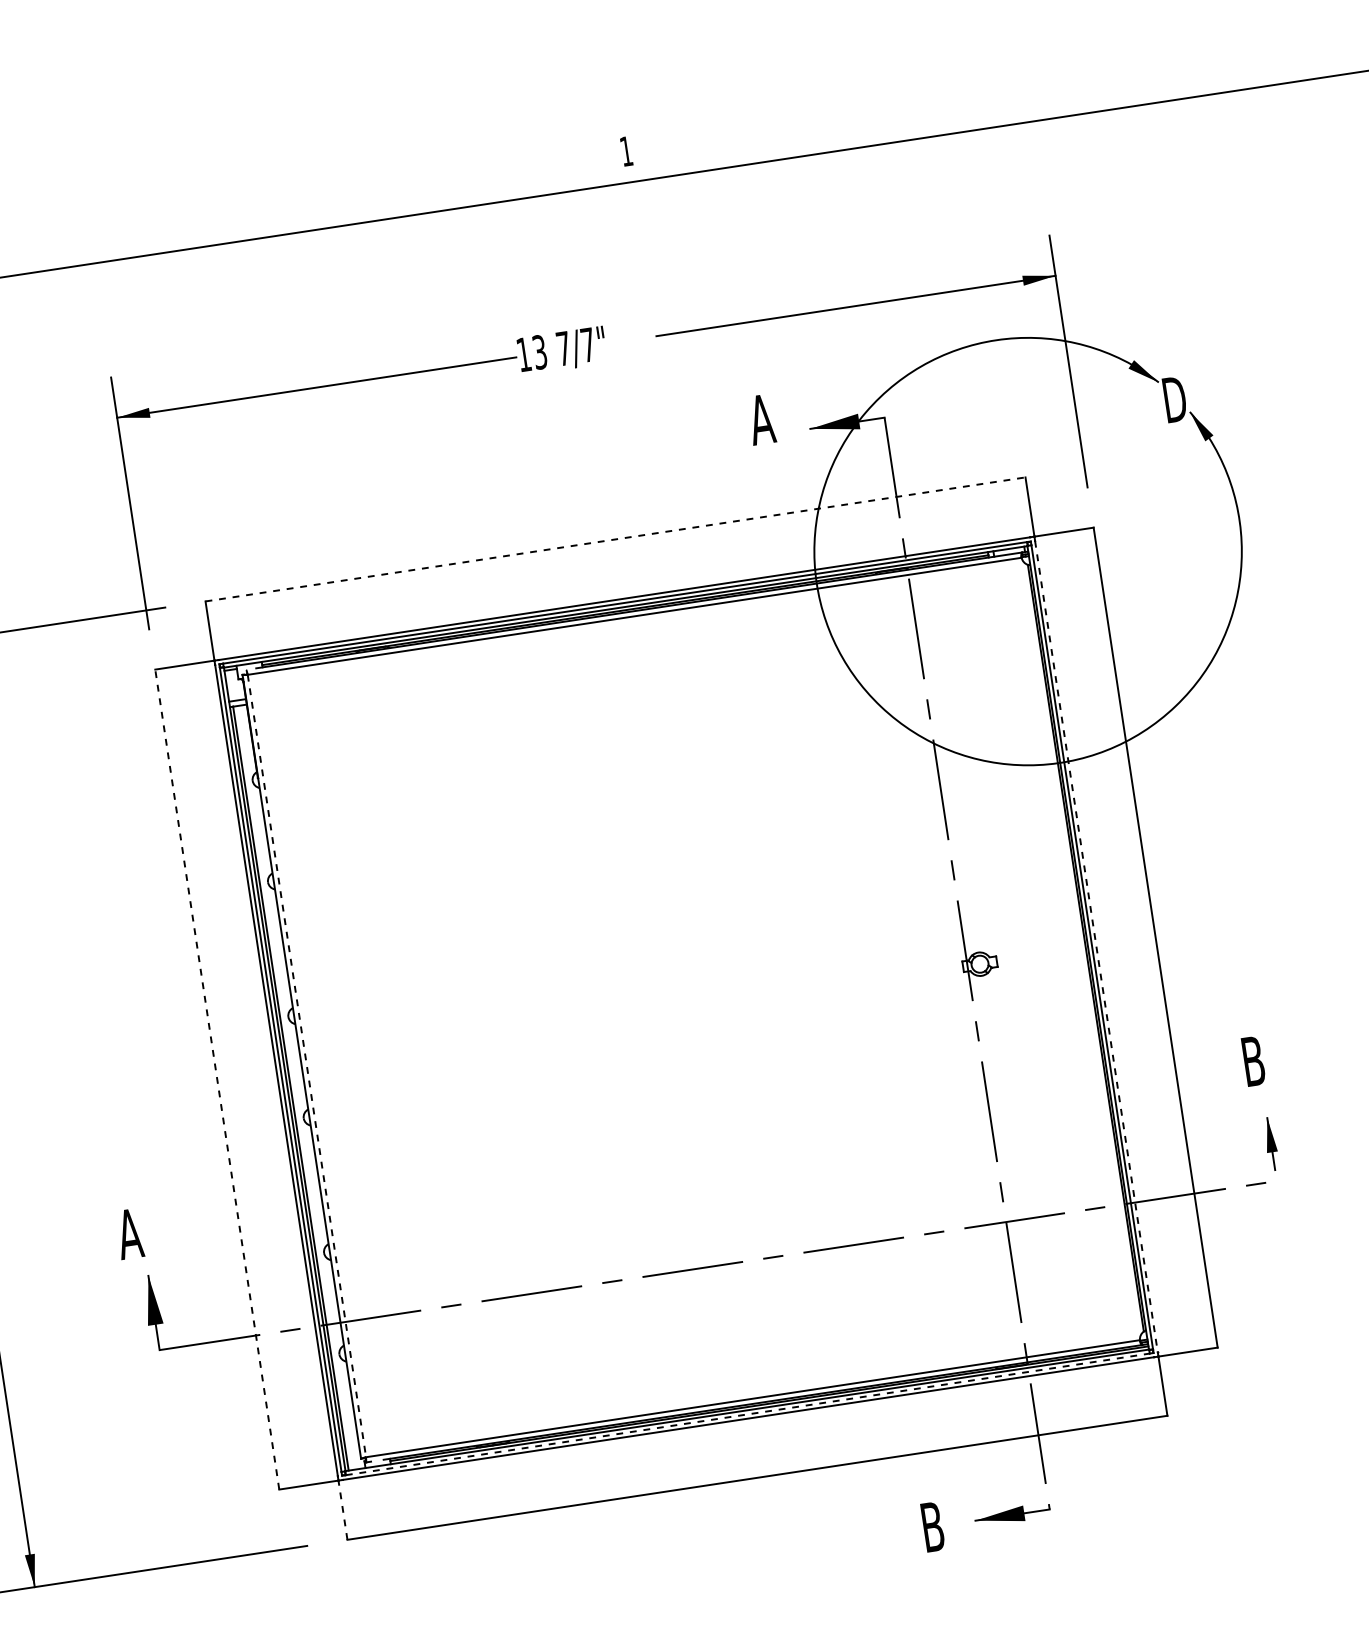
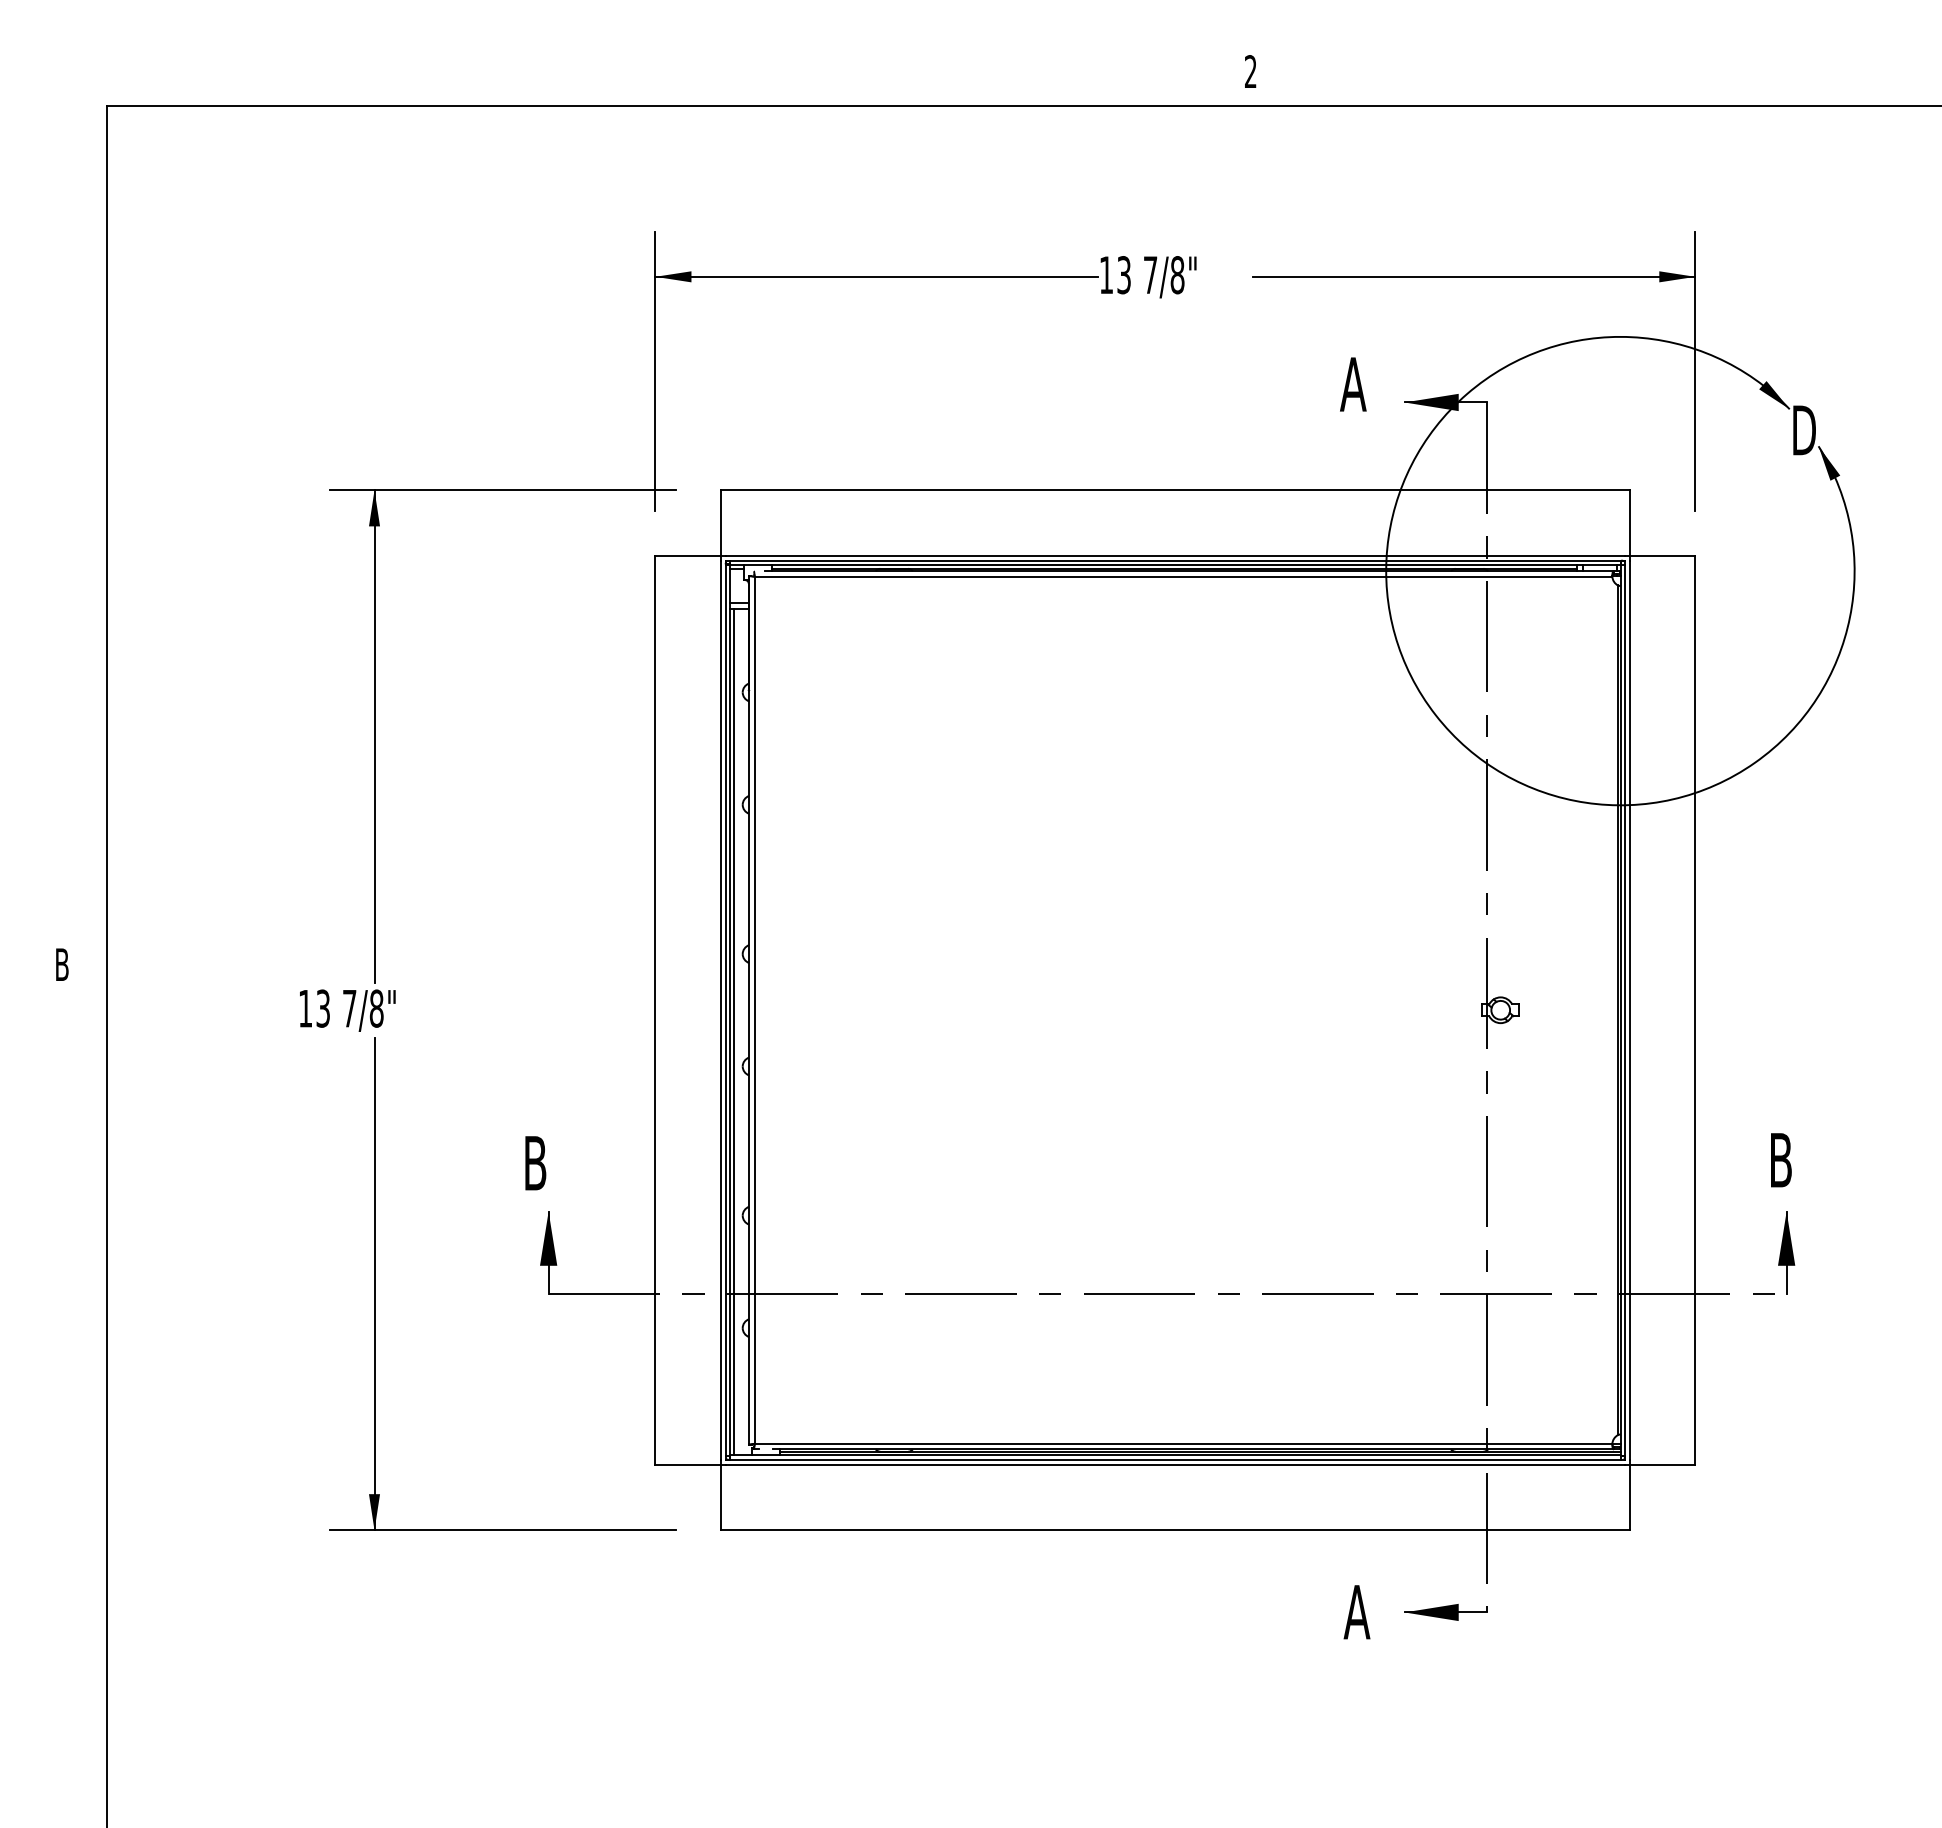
text: (626, 151) -> (1250, 71), 1 -> 2
text: (588, 345) -> (1177, 275), 7/7" -> 7/8"
line: (615, 539) -> (1175, 490), dashed -> solid
line: (1096, 946) -> (1629, 1010), dashed -> solid
line: (306, 1066) -> (754, 1010), dashed -> solid
line: (217, 1078) -> (655, 1009), dashed -> solid
part: (1270, 1143) -> (1786, 1252), size x1.43
text: (129, 1234) -> (535, 1163), A -> B
line: (747, 1413) -> (1175, 1459), dashed -> solid
line: (343, 1510) -> (721, 1497), dashed -> solid
text: (932, 1527) -> (1356, 1612), B -> A

